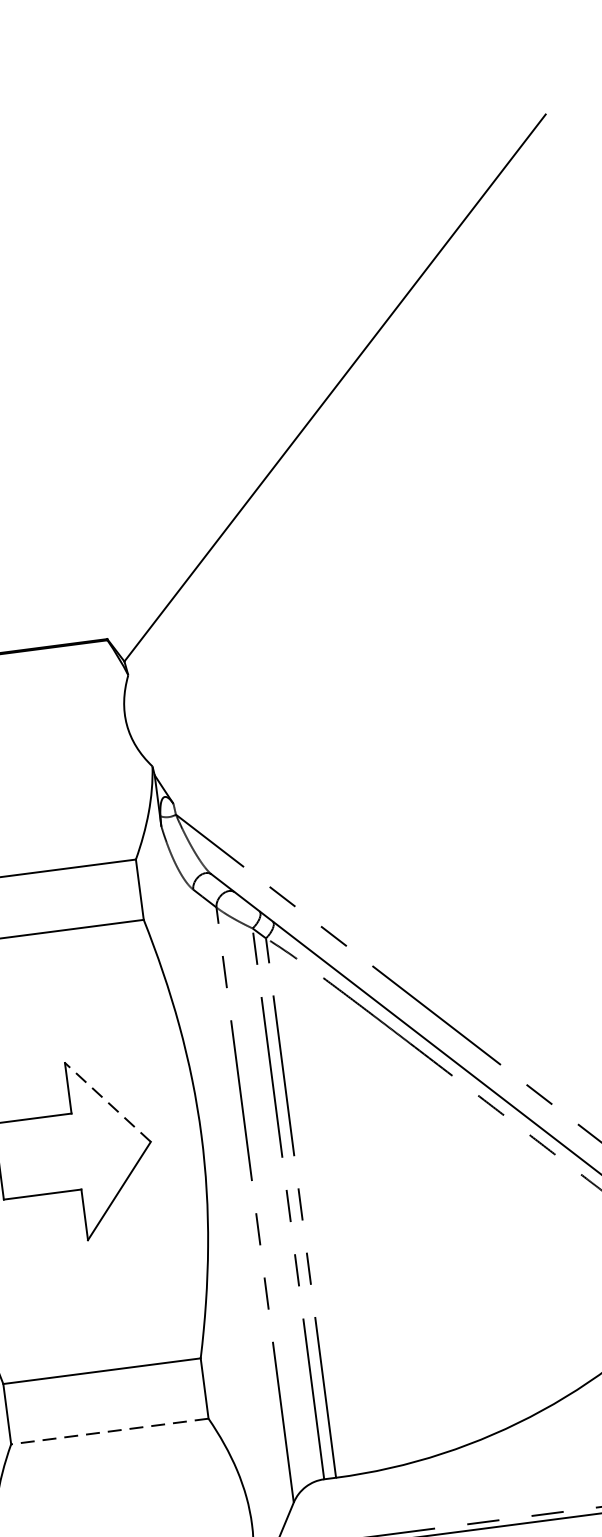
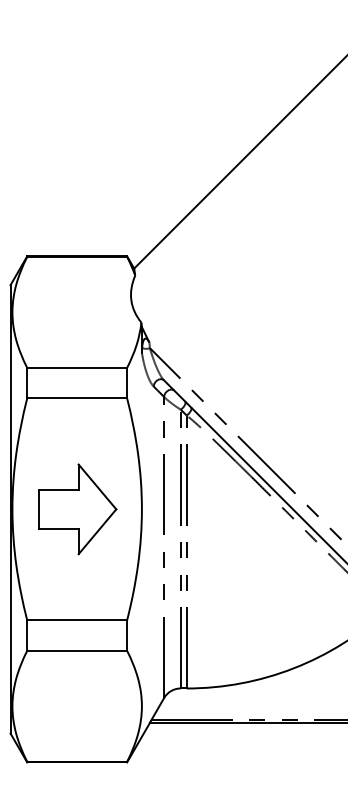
line: (107, 1101) -> (97, 486), dashed -> solid
line: (110, 1430) -> (77, 650), dashed -> solid

